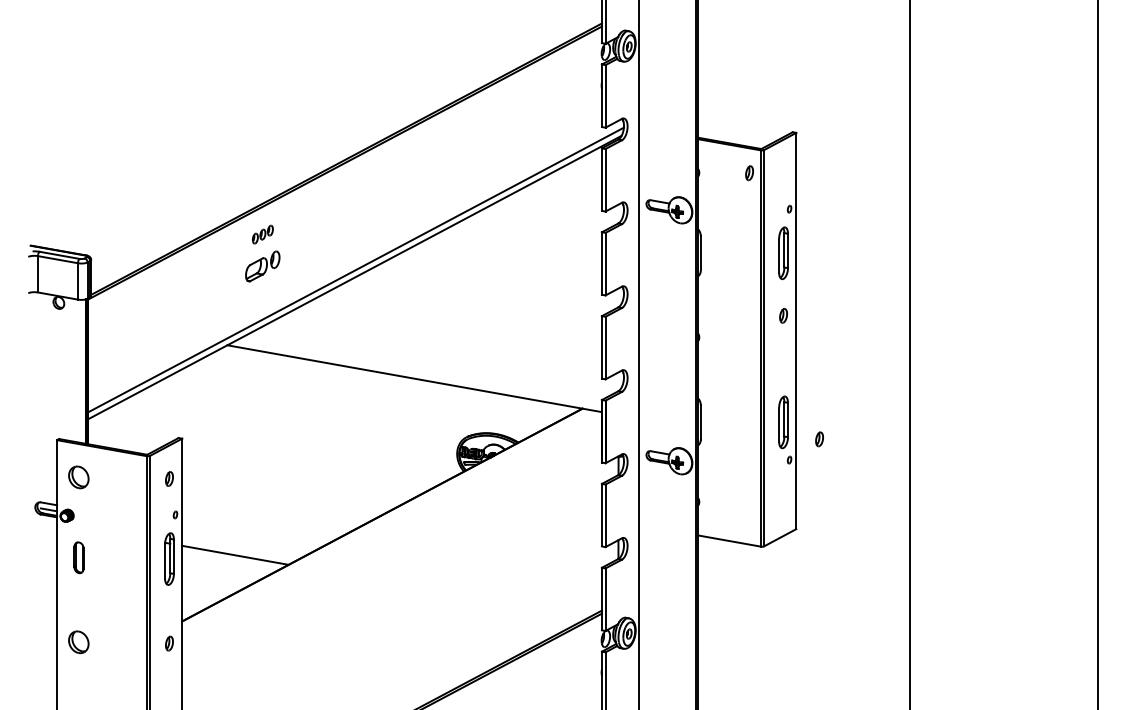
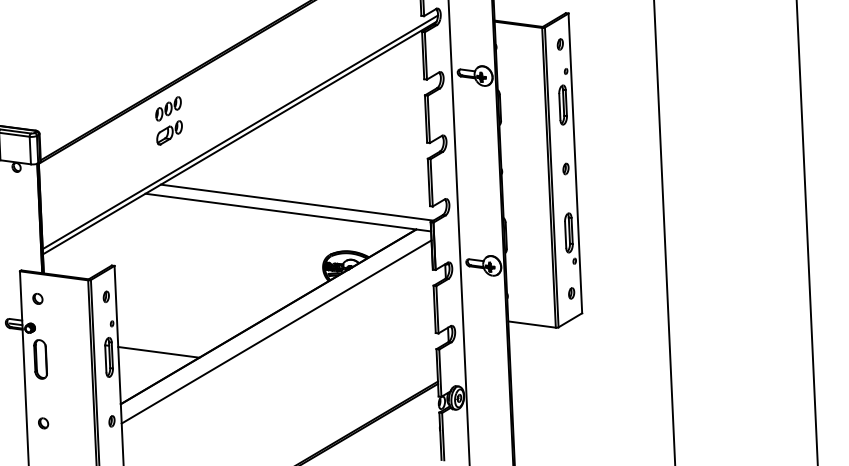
part: (749, 173) -> (560, 44), moved
part: (262, 234) -> (168, 108), size x1.67
part: (783, 315) -> (565, 168), moved
line: (426, 366) -> (296, 202), added
part: (819, 439) -> (571, 293), moved
part: (79, 477) -> (38, 298), size x0.62
line: (391, 535) -> (276, 331), added
part: (78, 557) -> (40, 359), size x1.67
part: (79, 641) -> (43, 422), size x0.62

